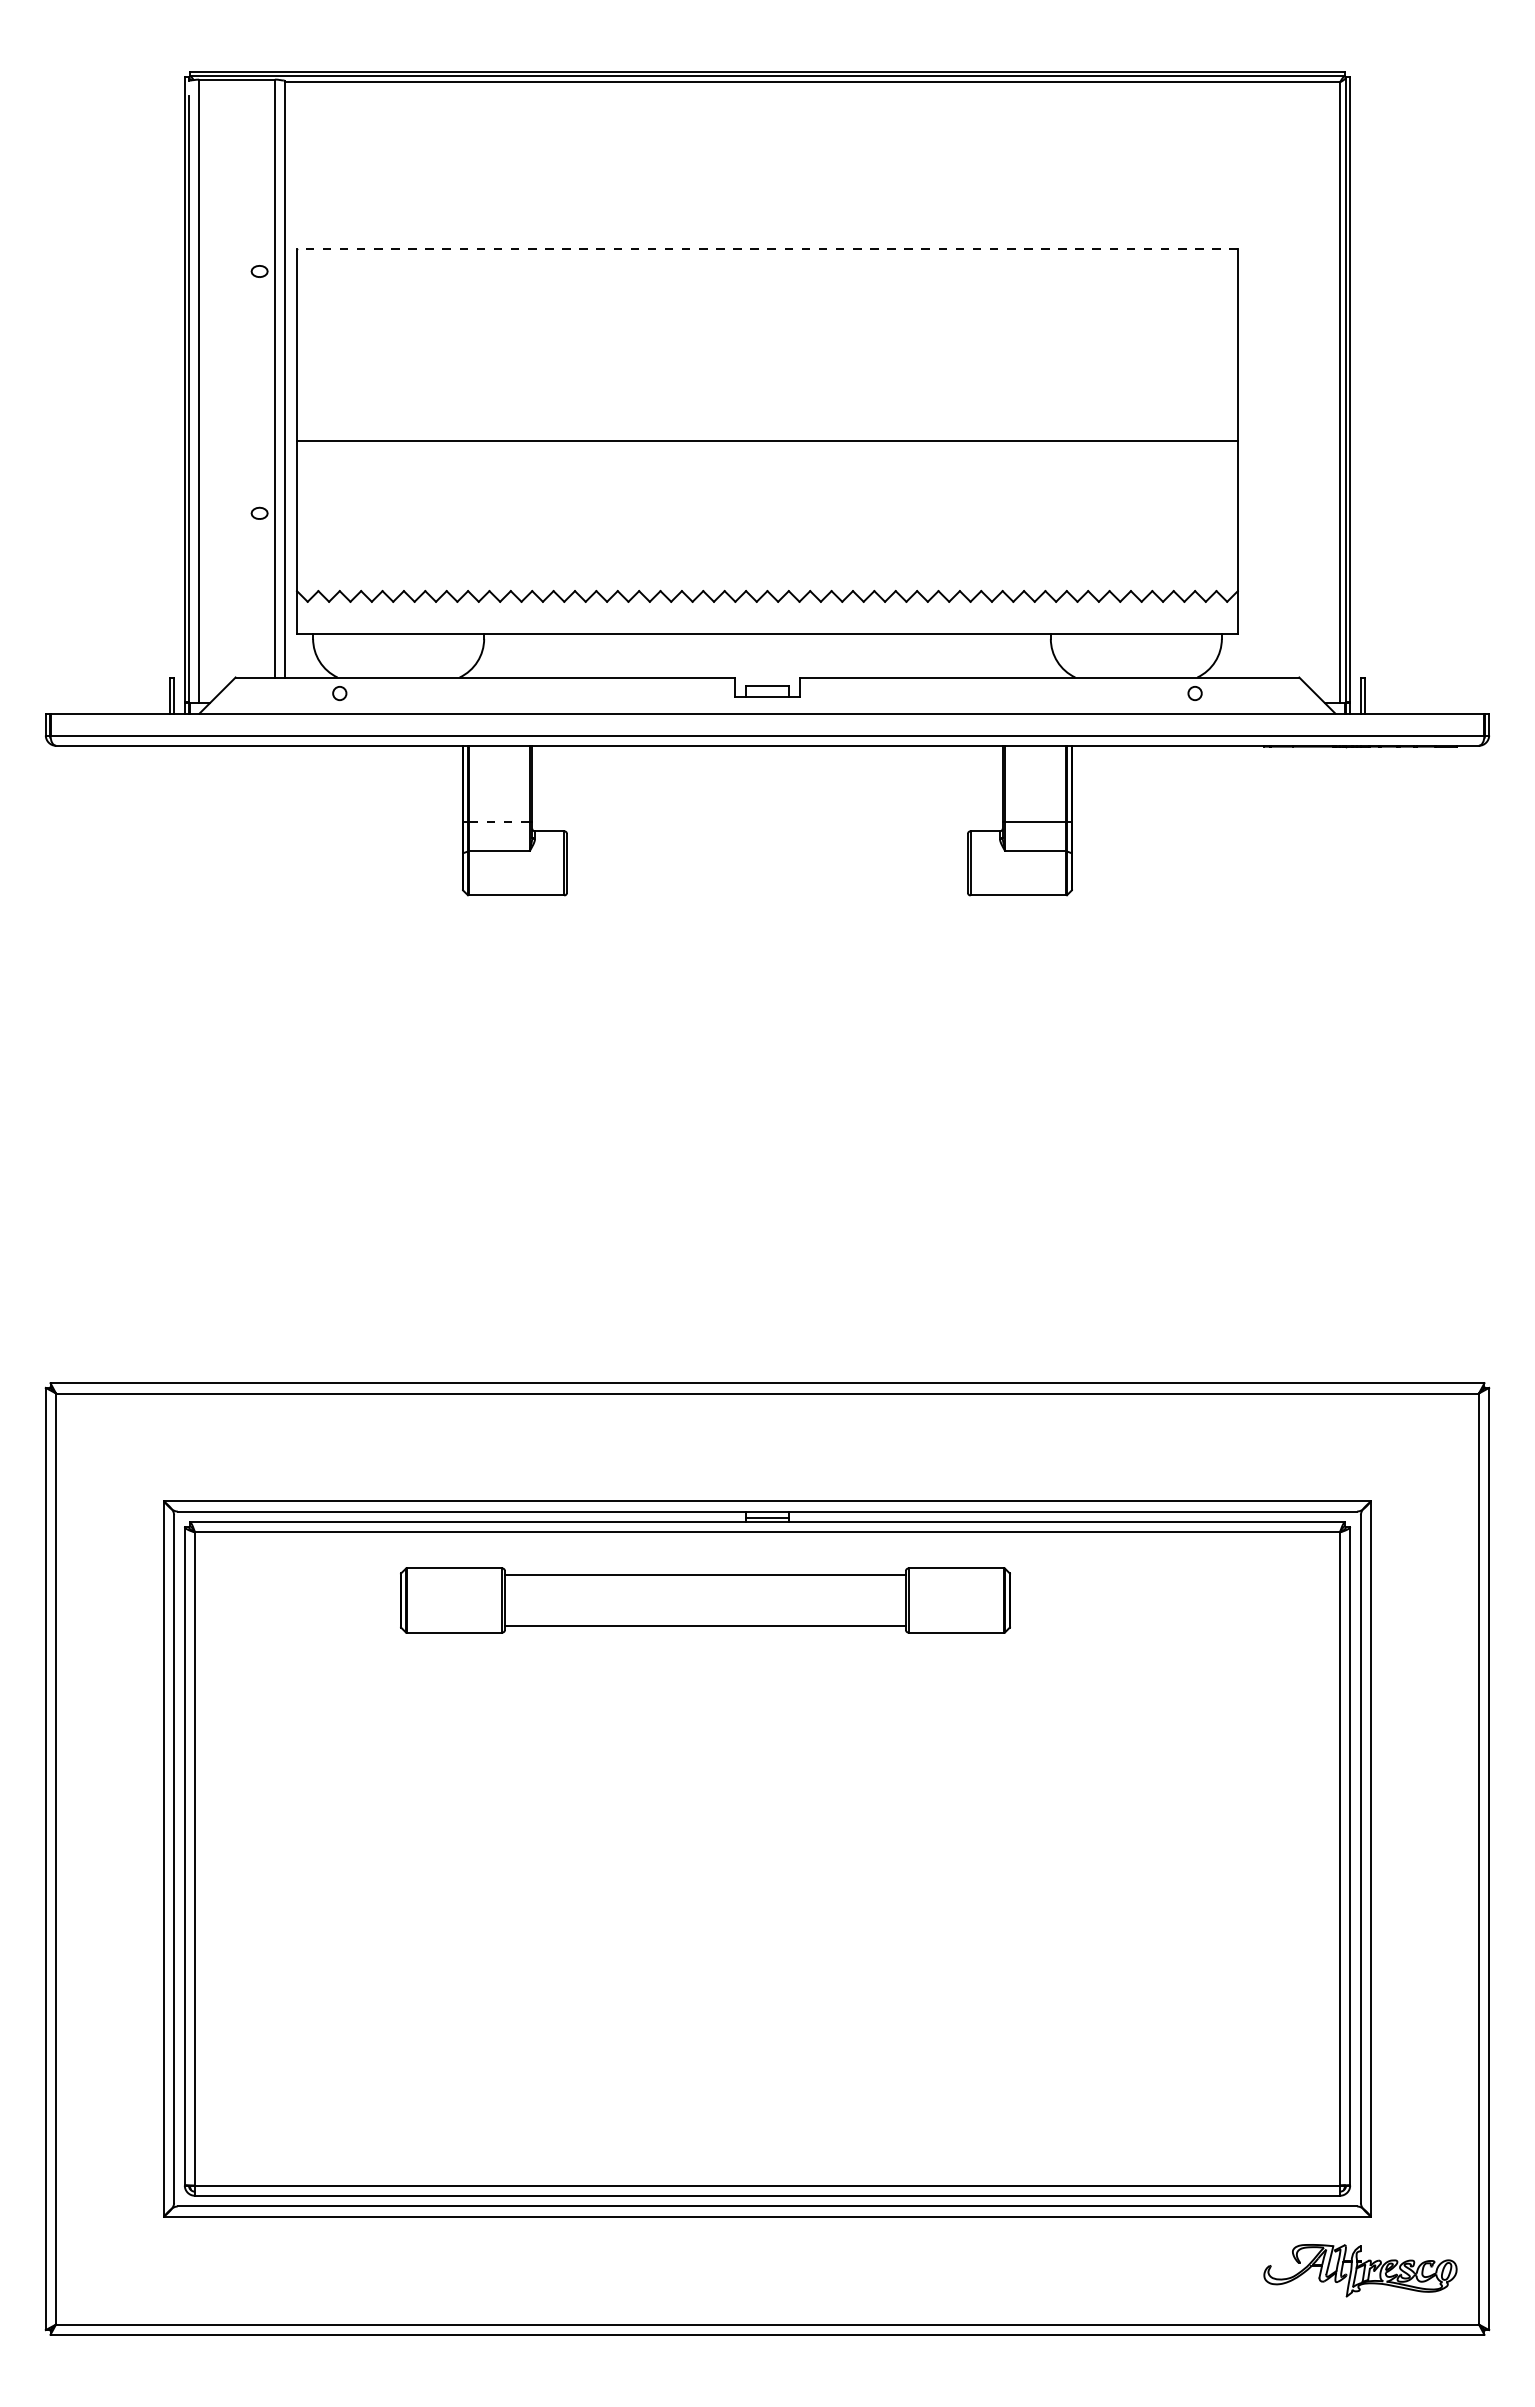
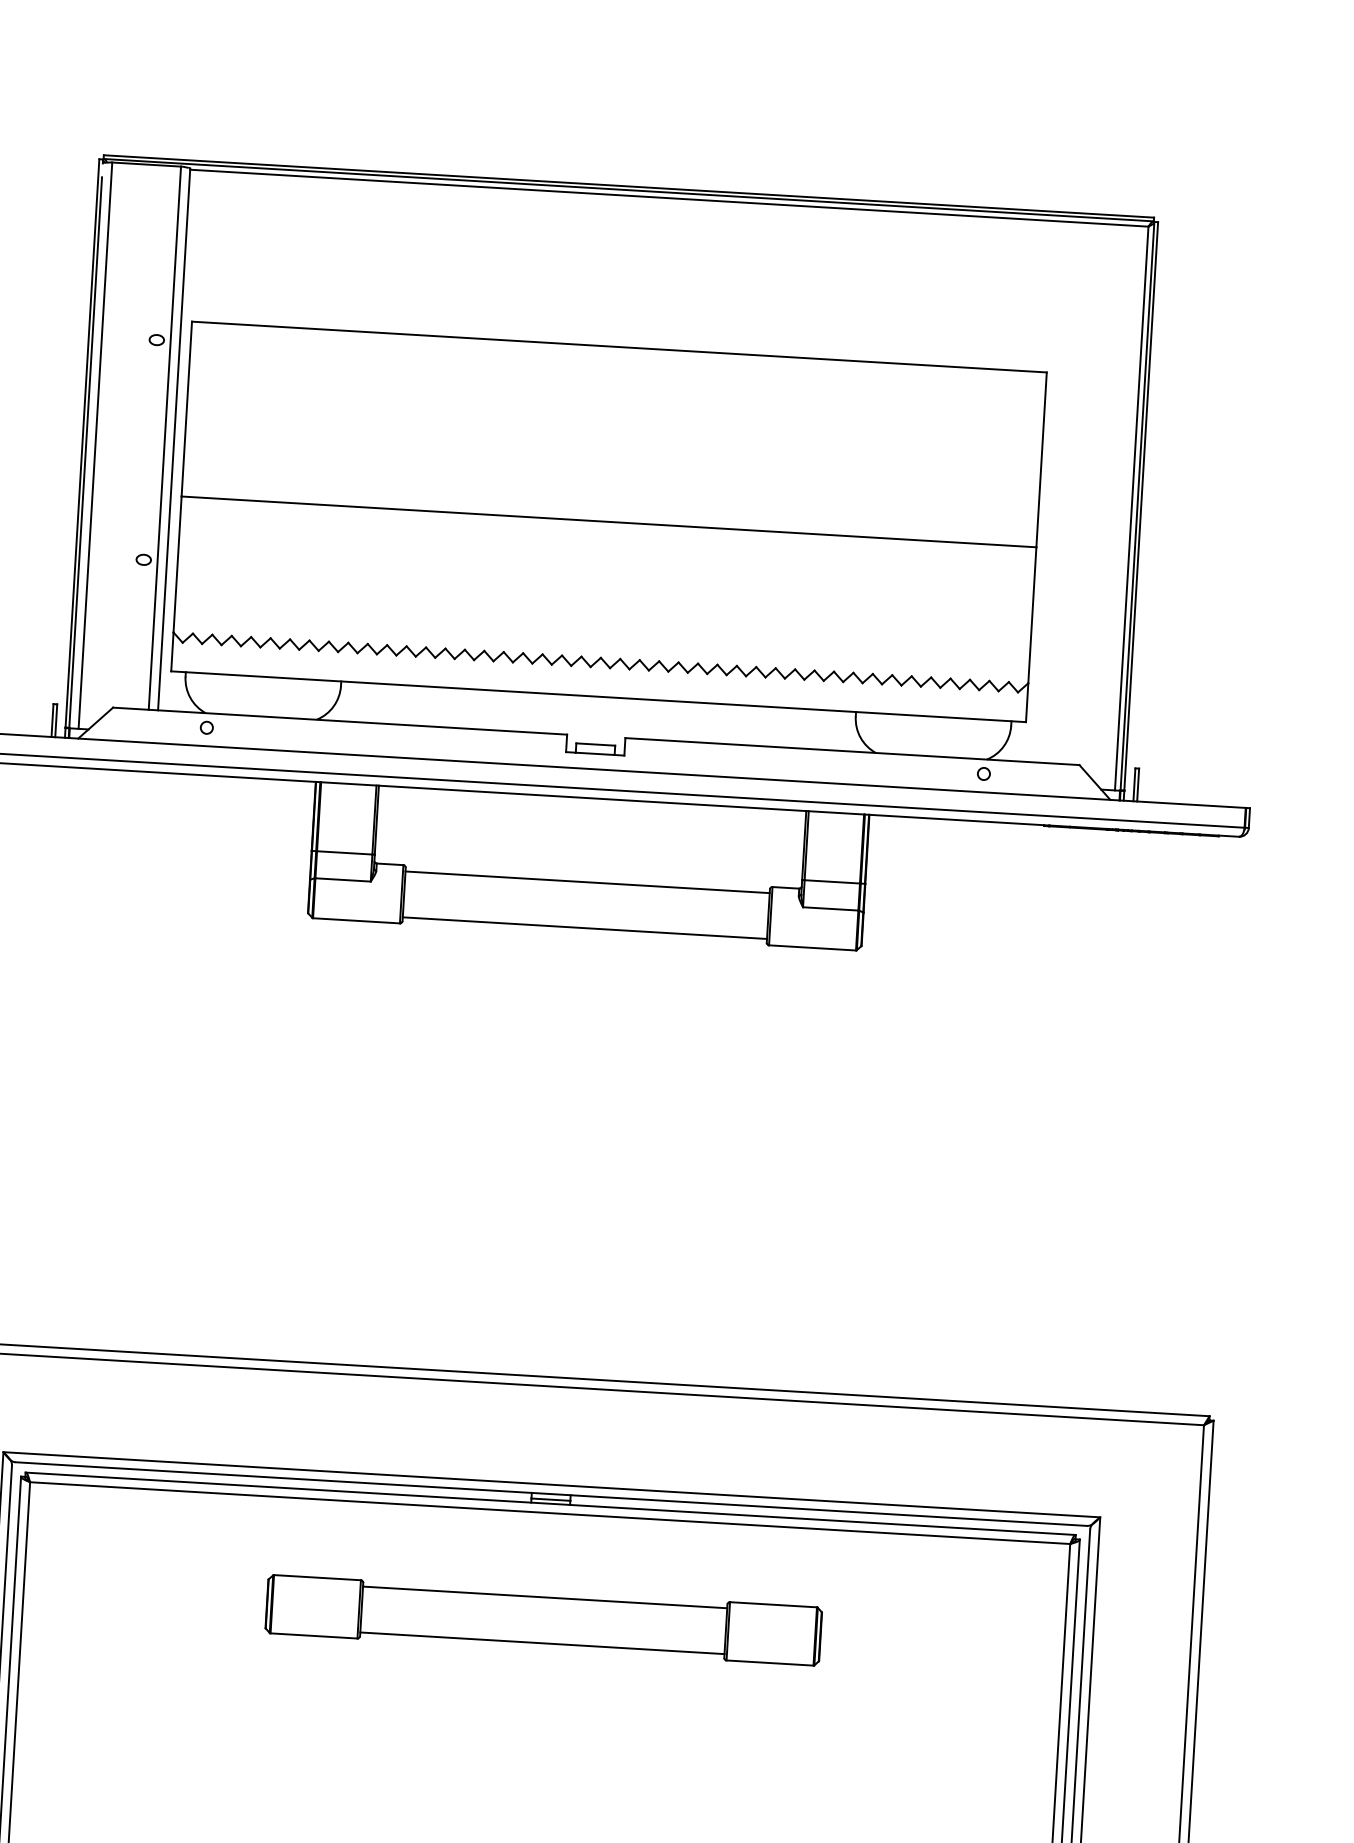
line: (766, 249) -> (618, 347), dashed -> solid
line: (498, 821) -> (344, 852), dashed -> solid
line: (767, 838) -> (587, 882), added
line: (767, 888) -> (584, 928), added
part: (705, 1600) -> (543, 1620), moved

